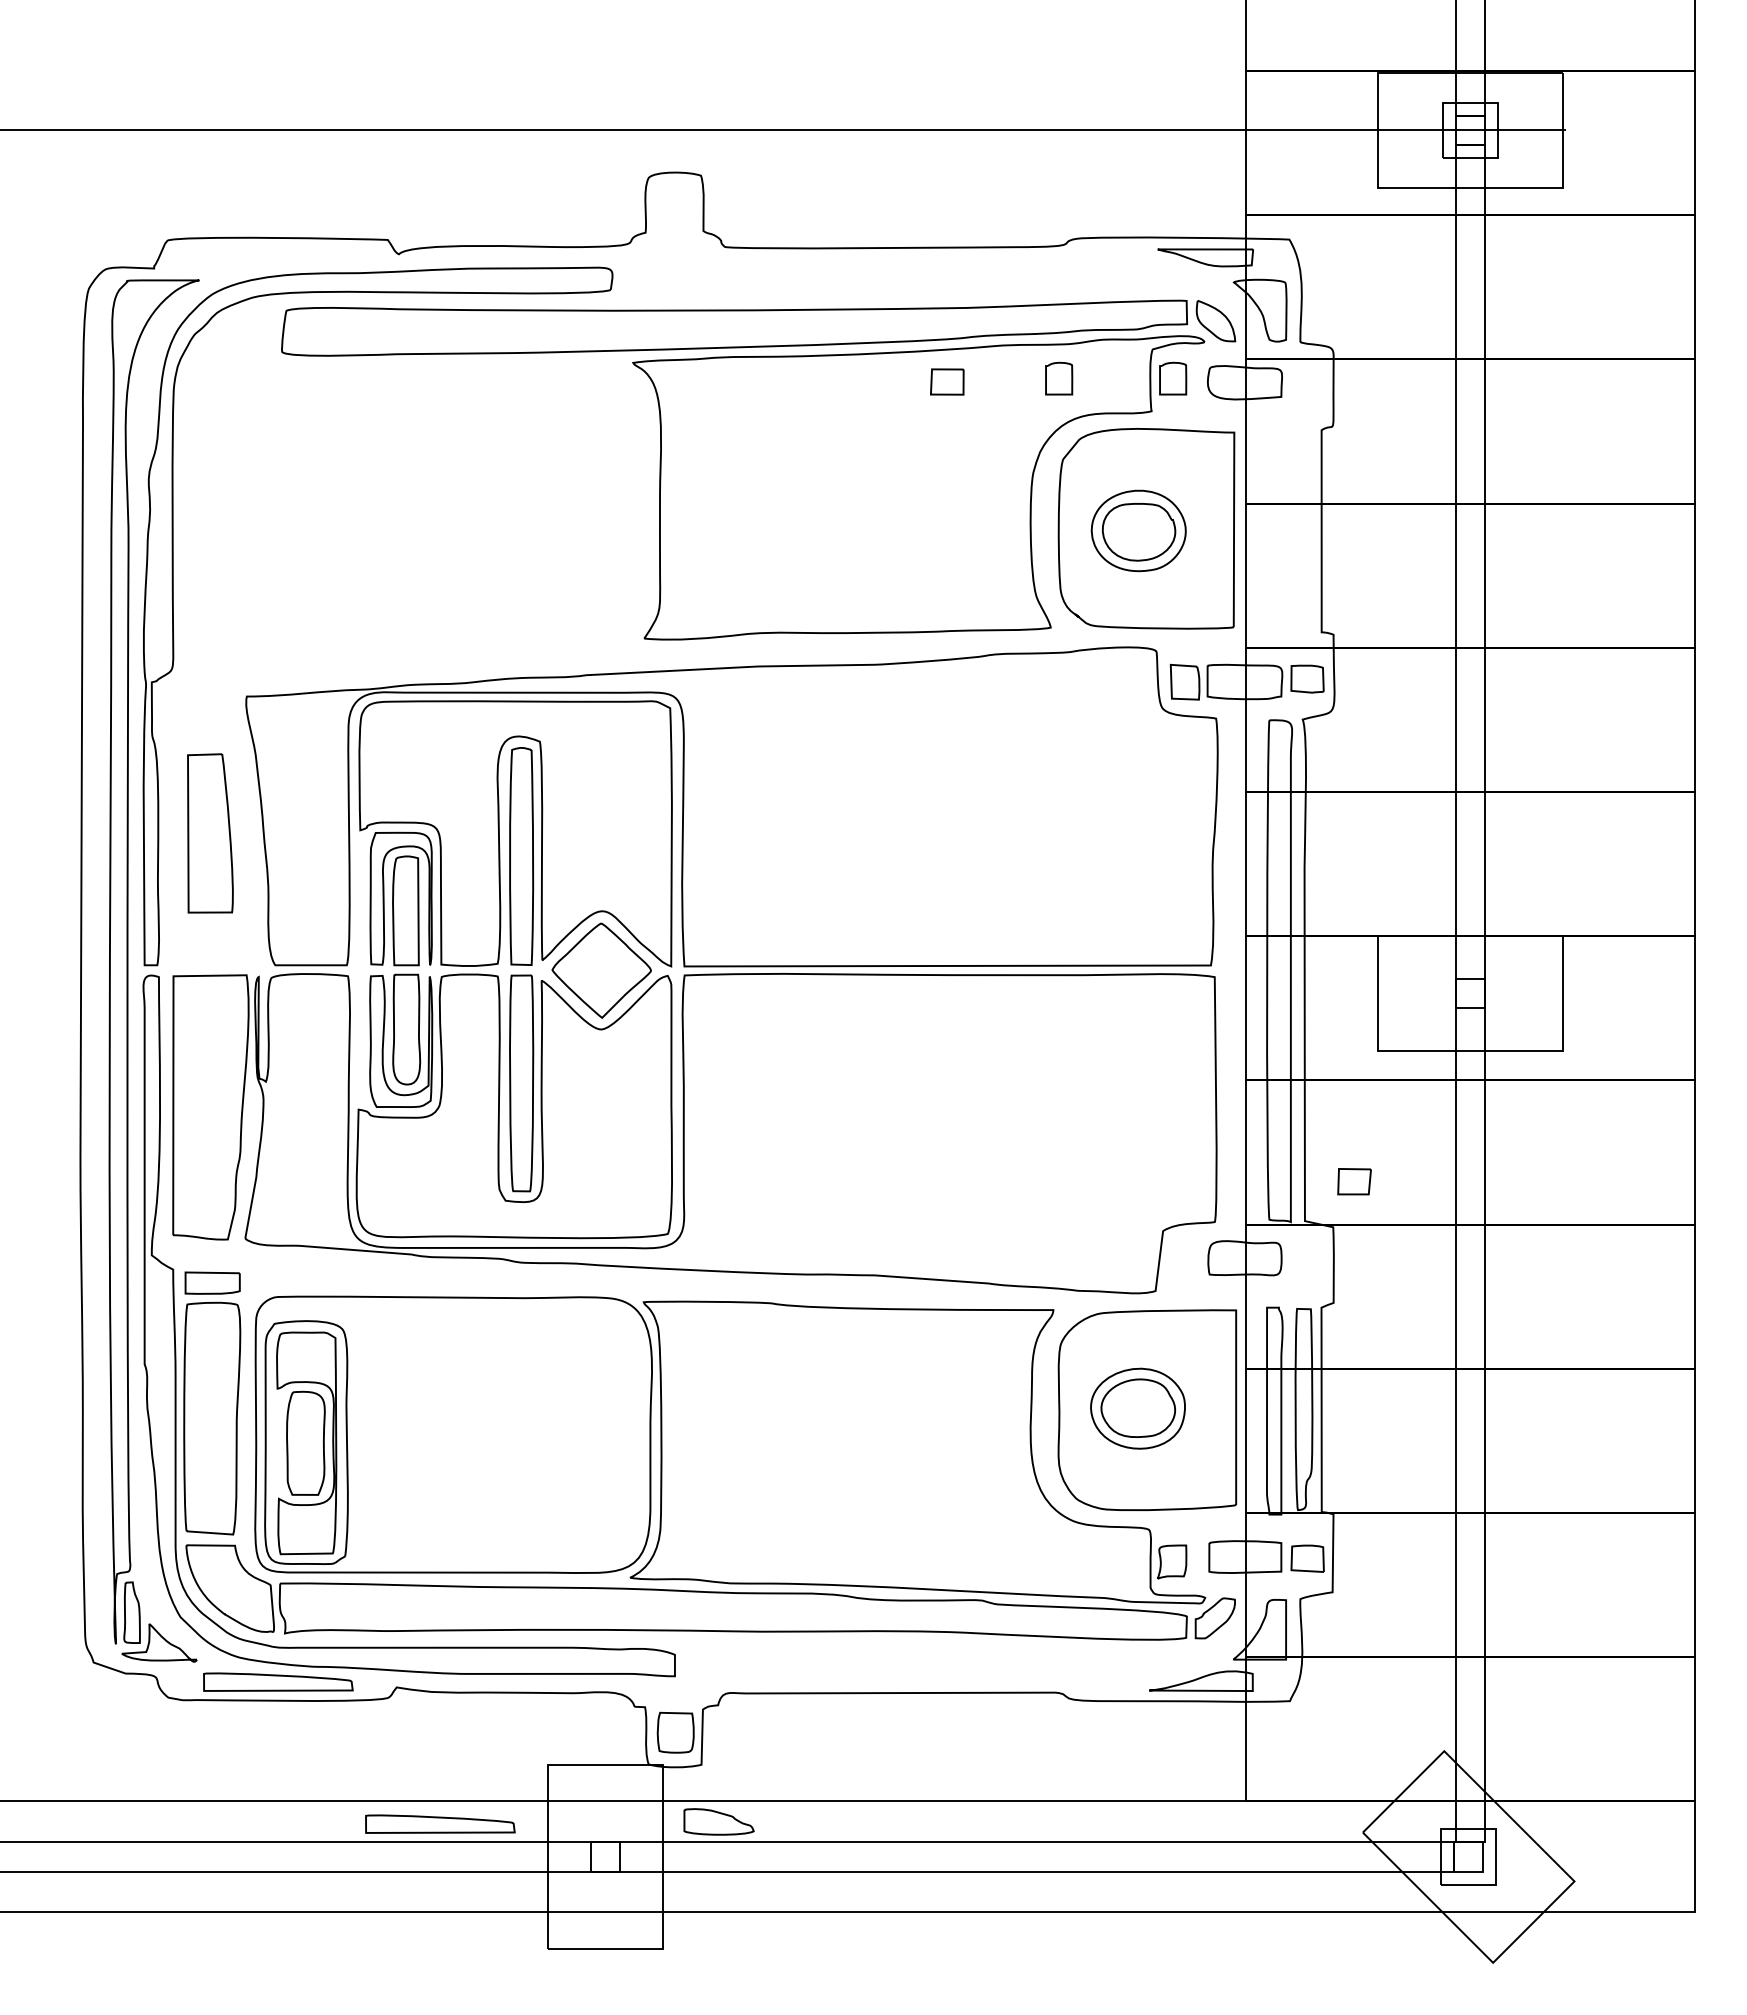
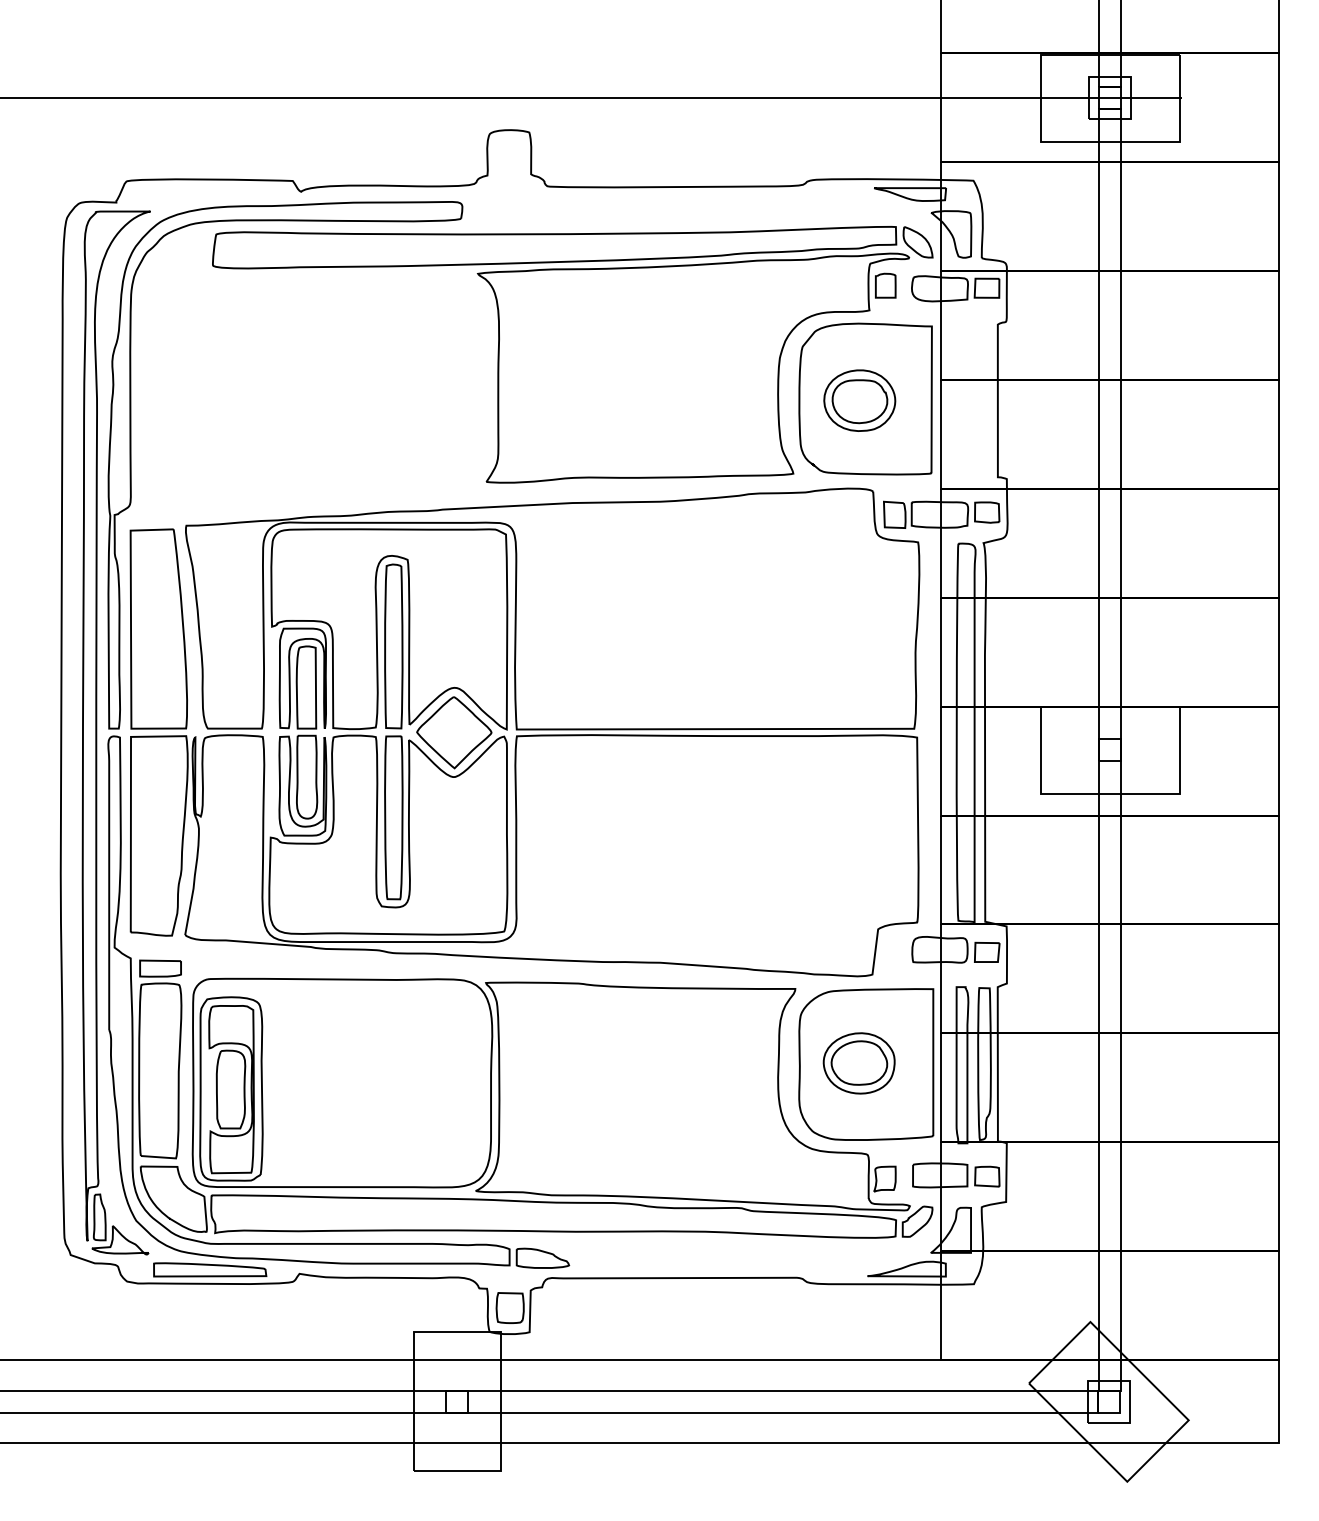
part: (1059, 378) -> (799, 285), removed
part: (947, 381) -> (987, 287), moved
part: (210, 833) -> (158, 629), size x1.67
part: (1354, 1181) -> (987, 952), moved
part: (718, 1821) -> (542, 1258), moved
part: (440, 1823) -> (332, 1376), removed

